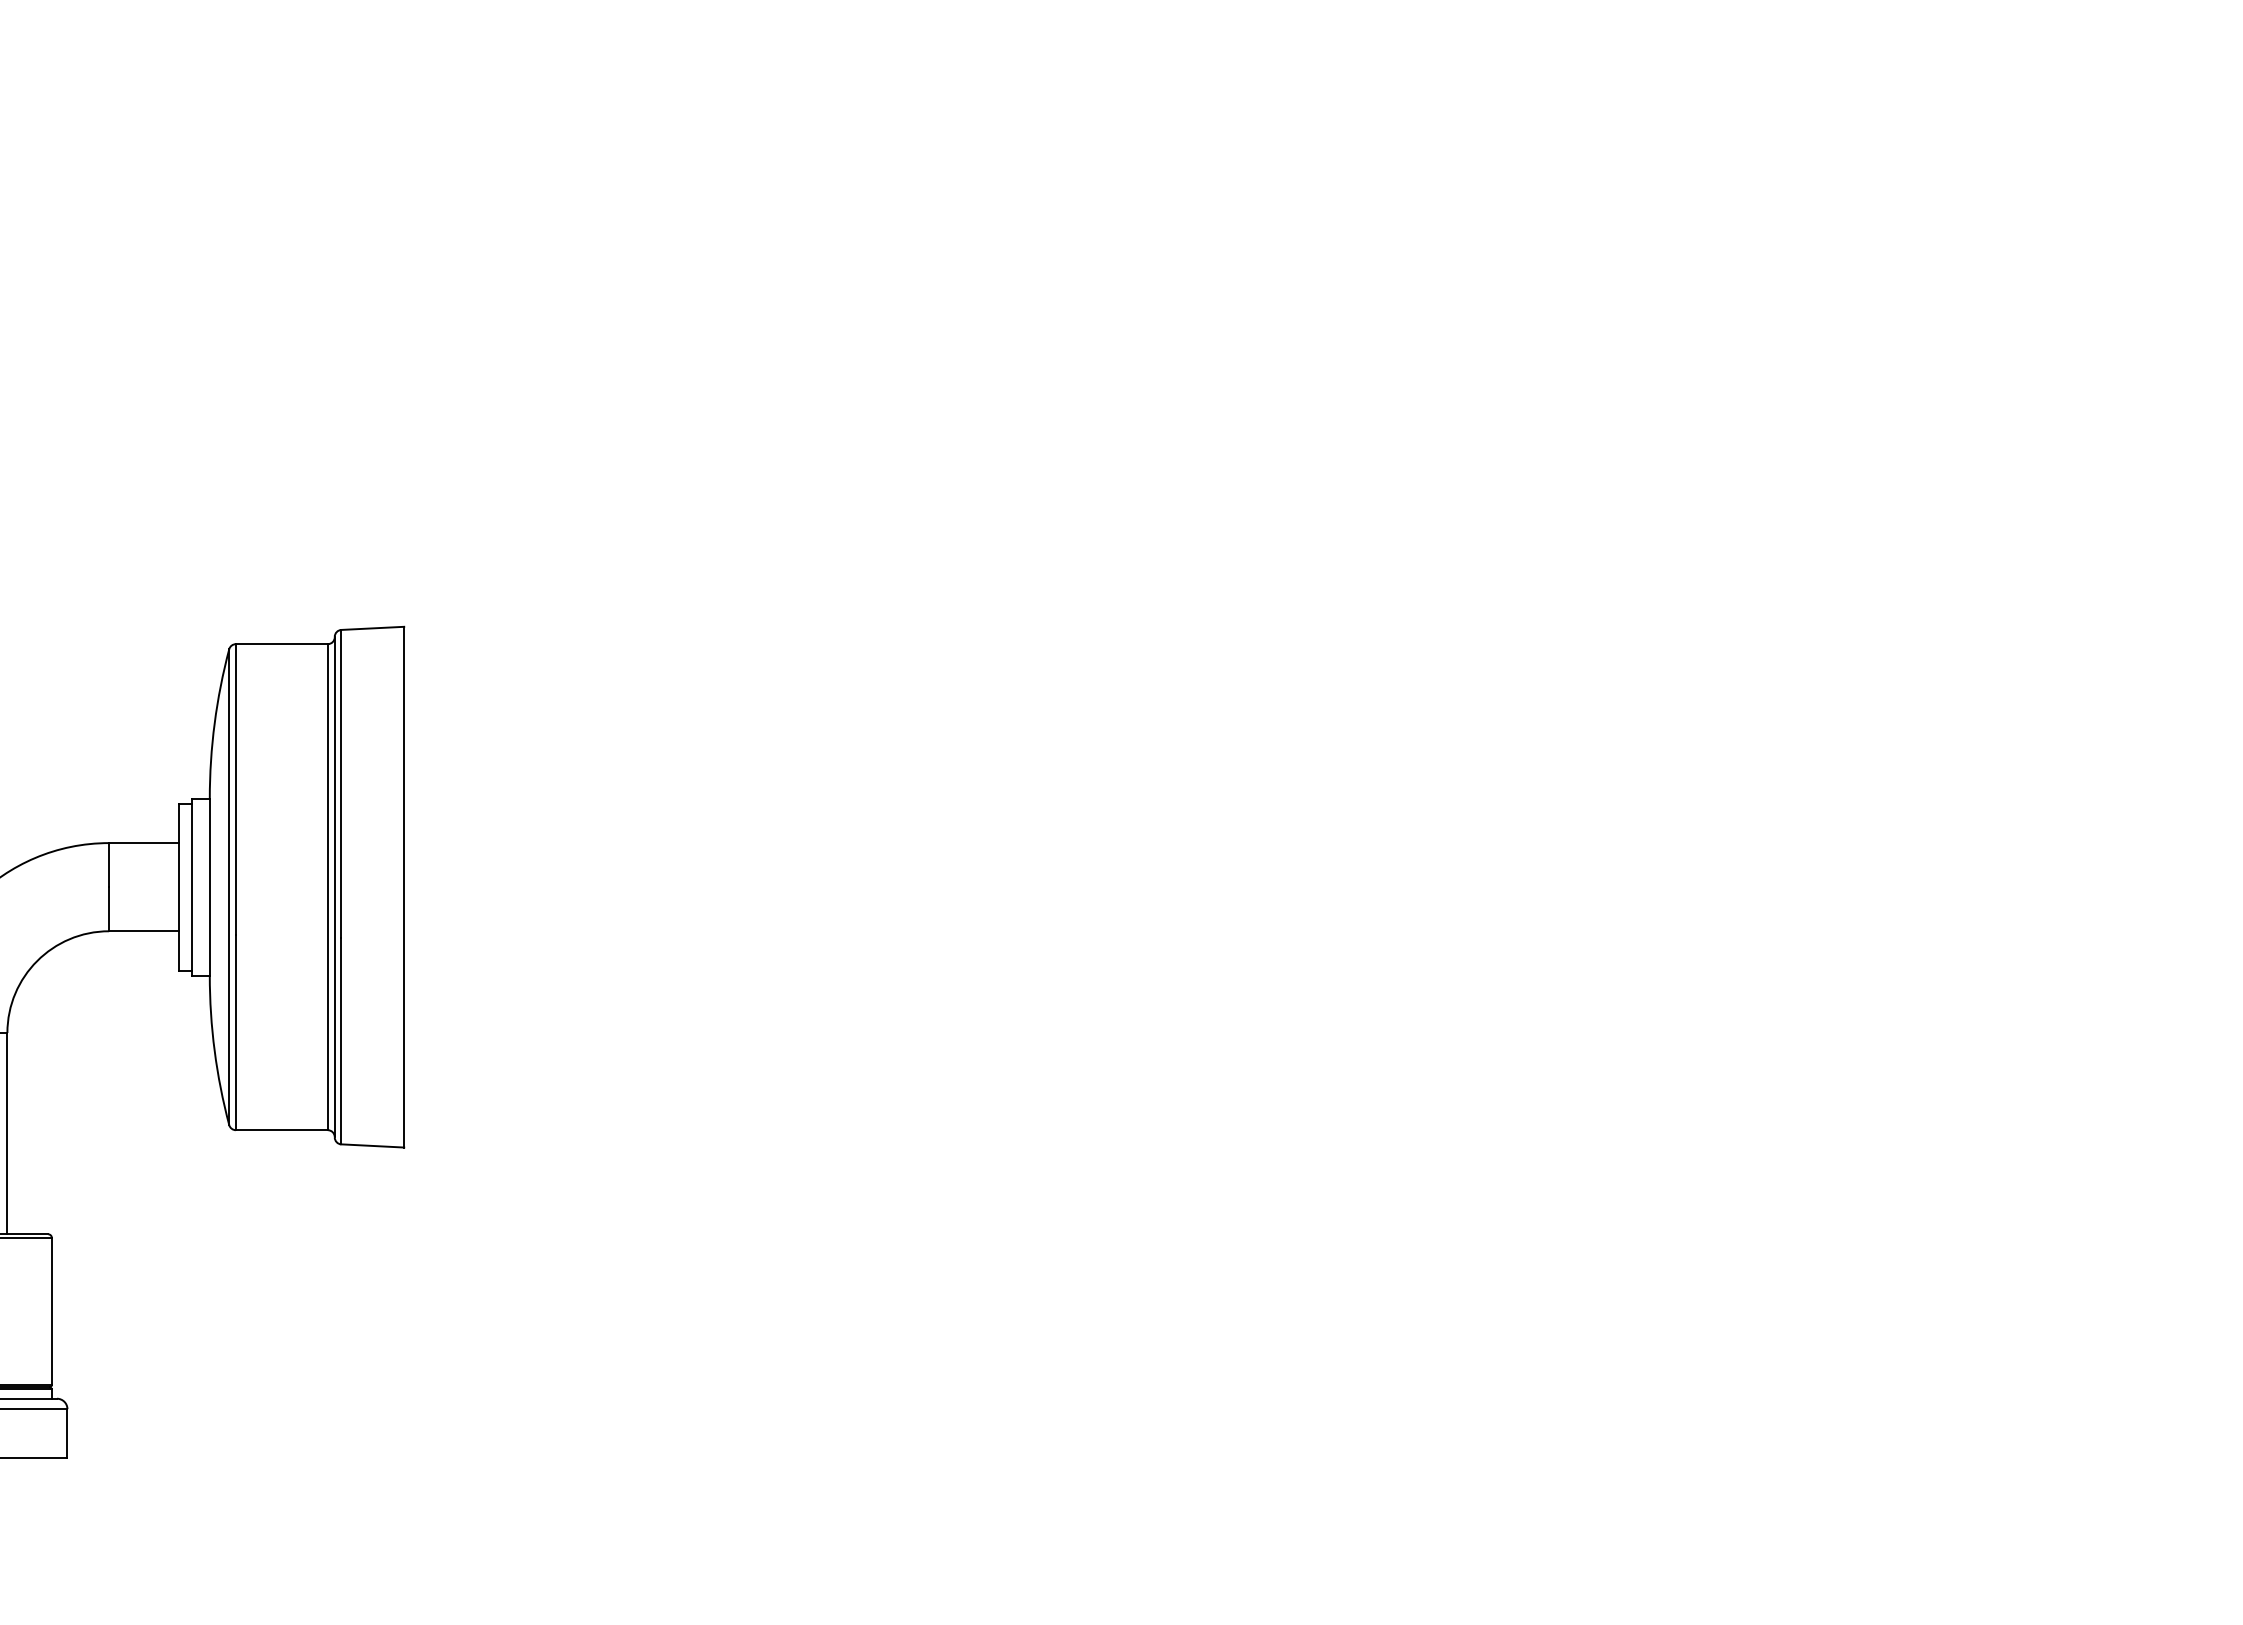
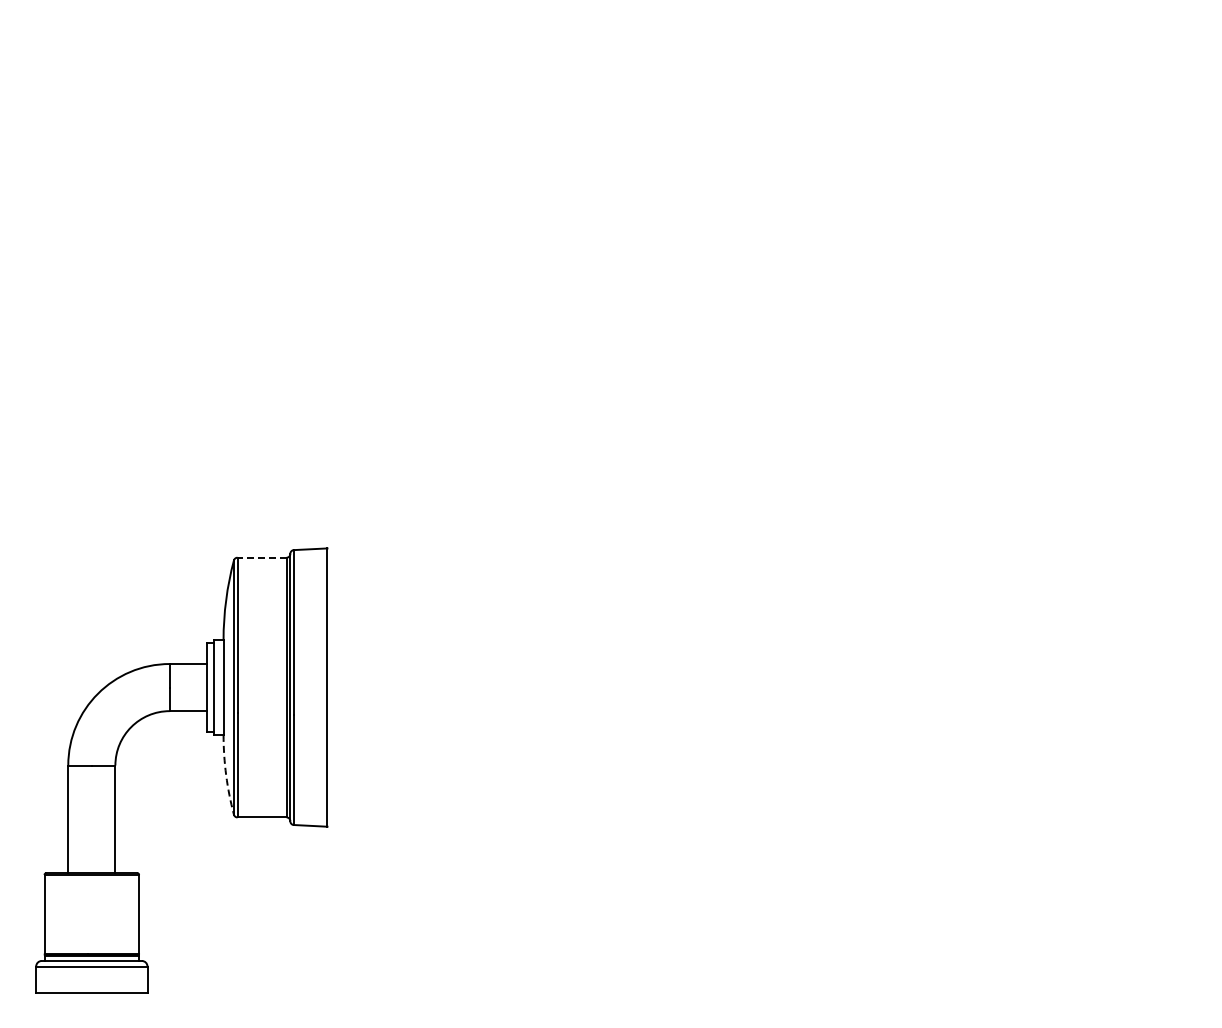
line: (282, 643) -> (262, 557), solid -> dashed
arc: (215, 1051) -> (226, 775), solid -> dashed

